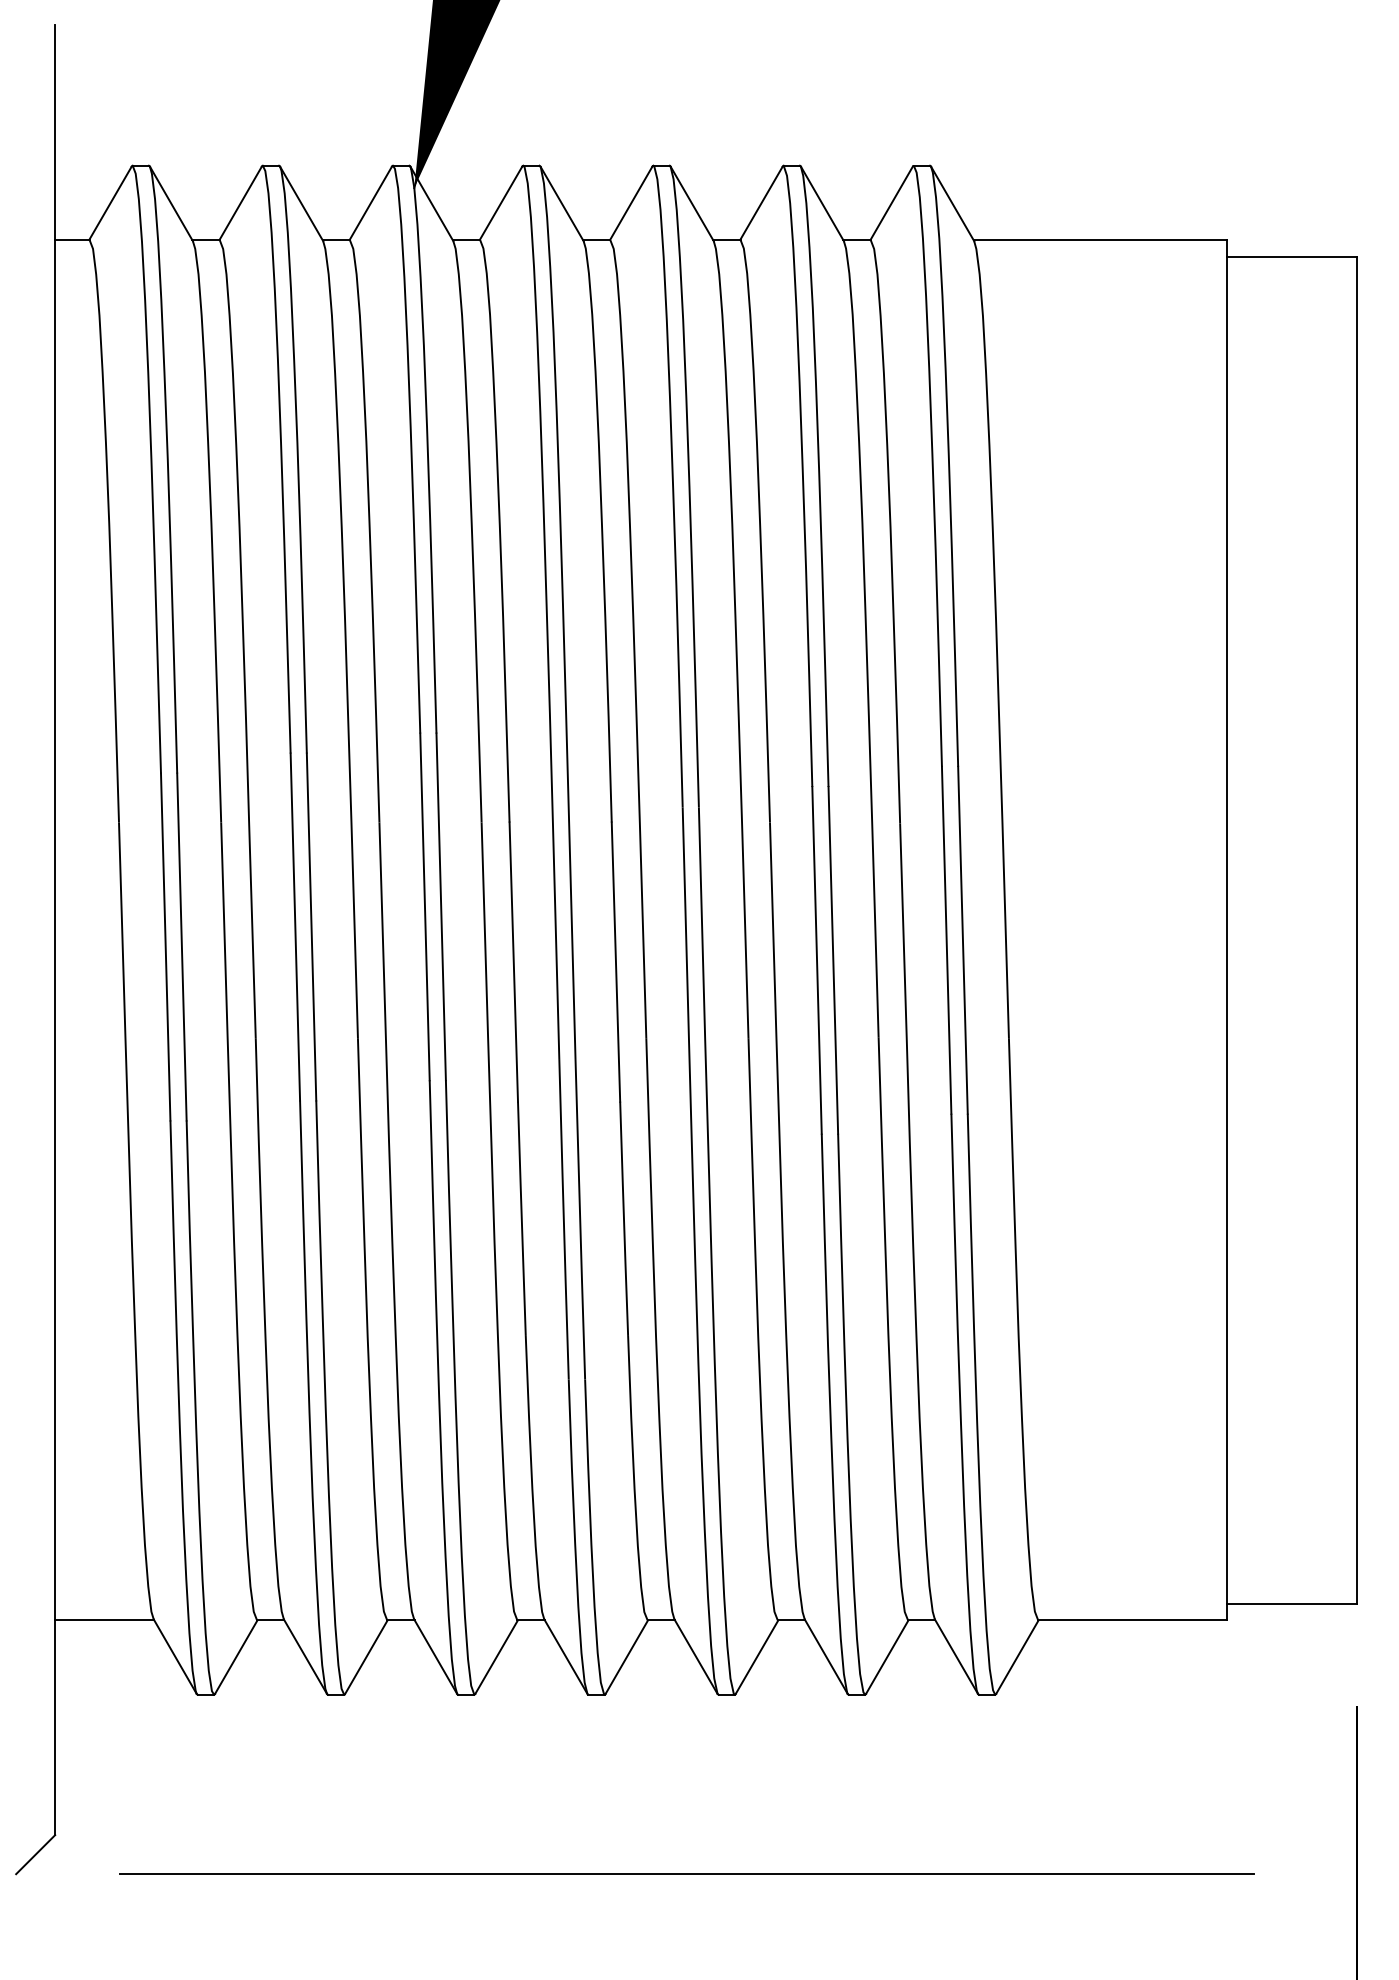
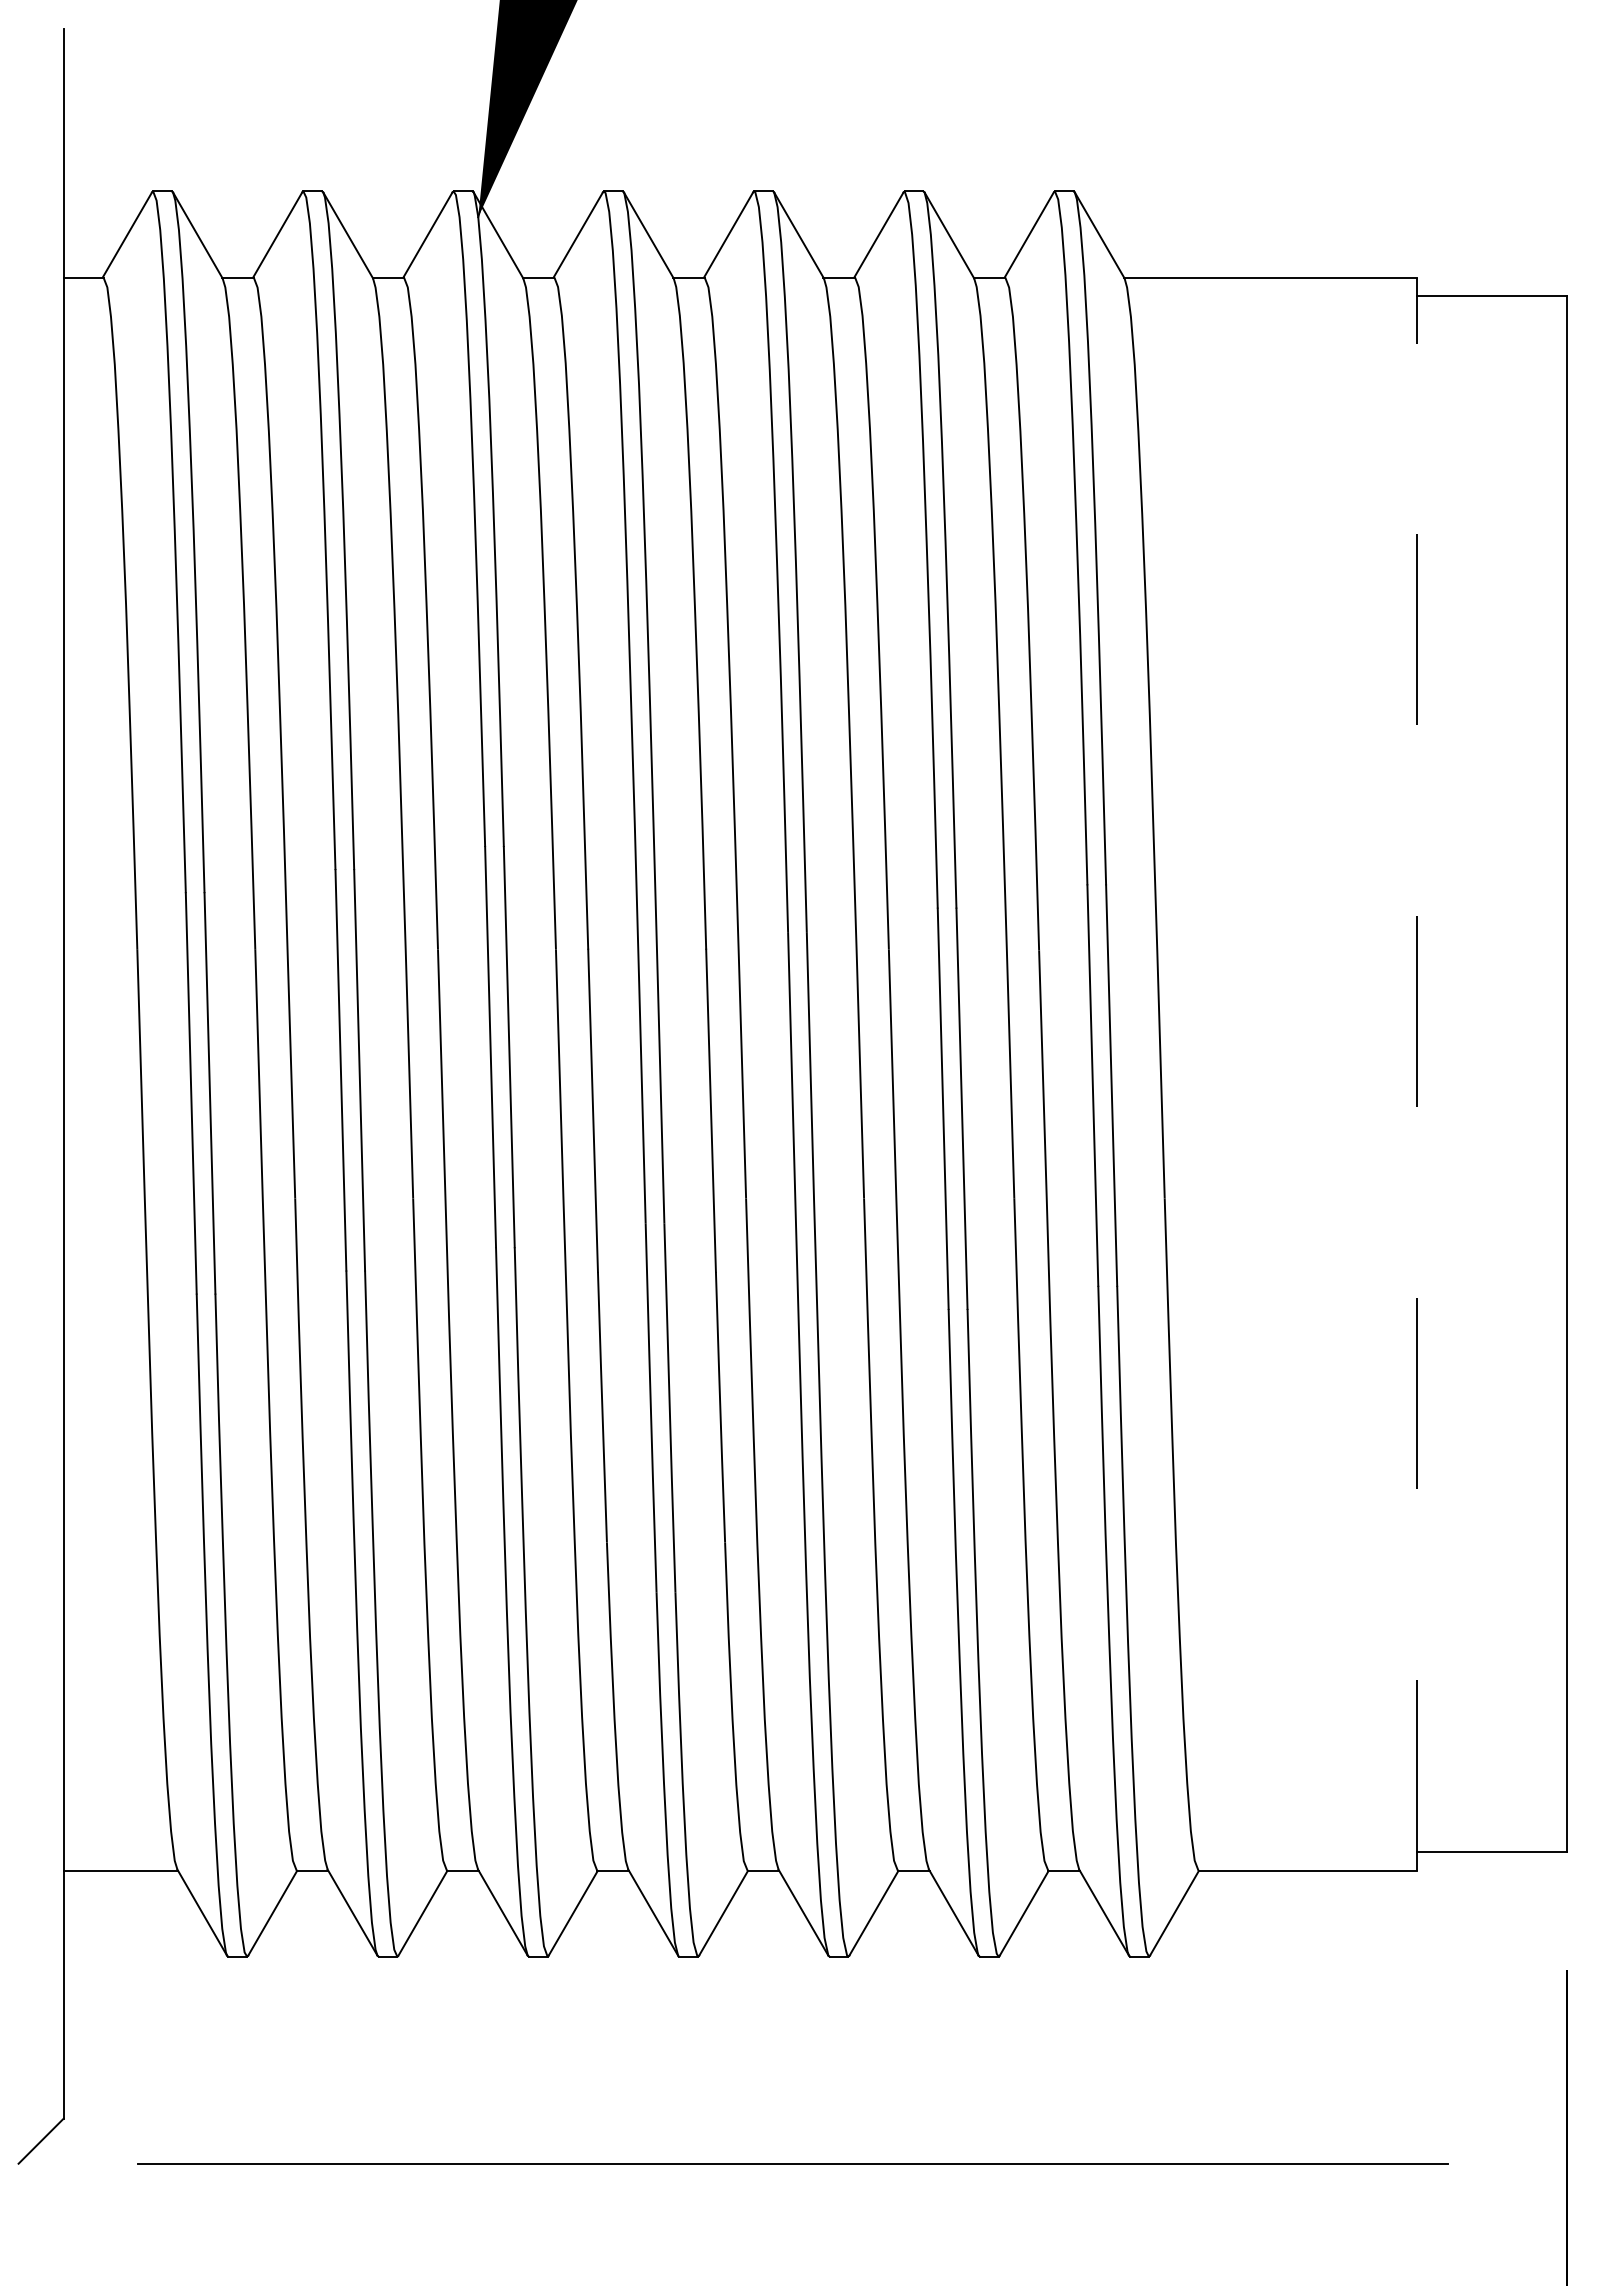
line: (1227, 930) -> (1416, 1074), solid -> dashed

